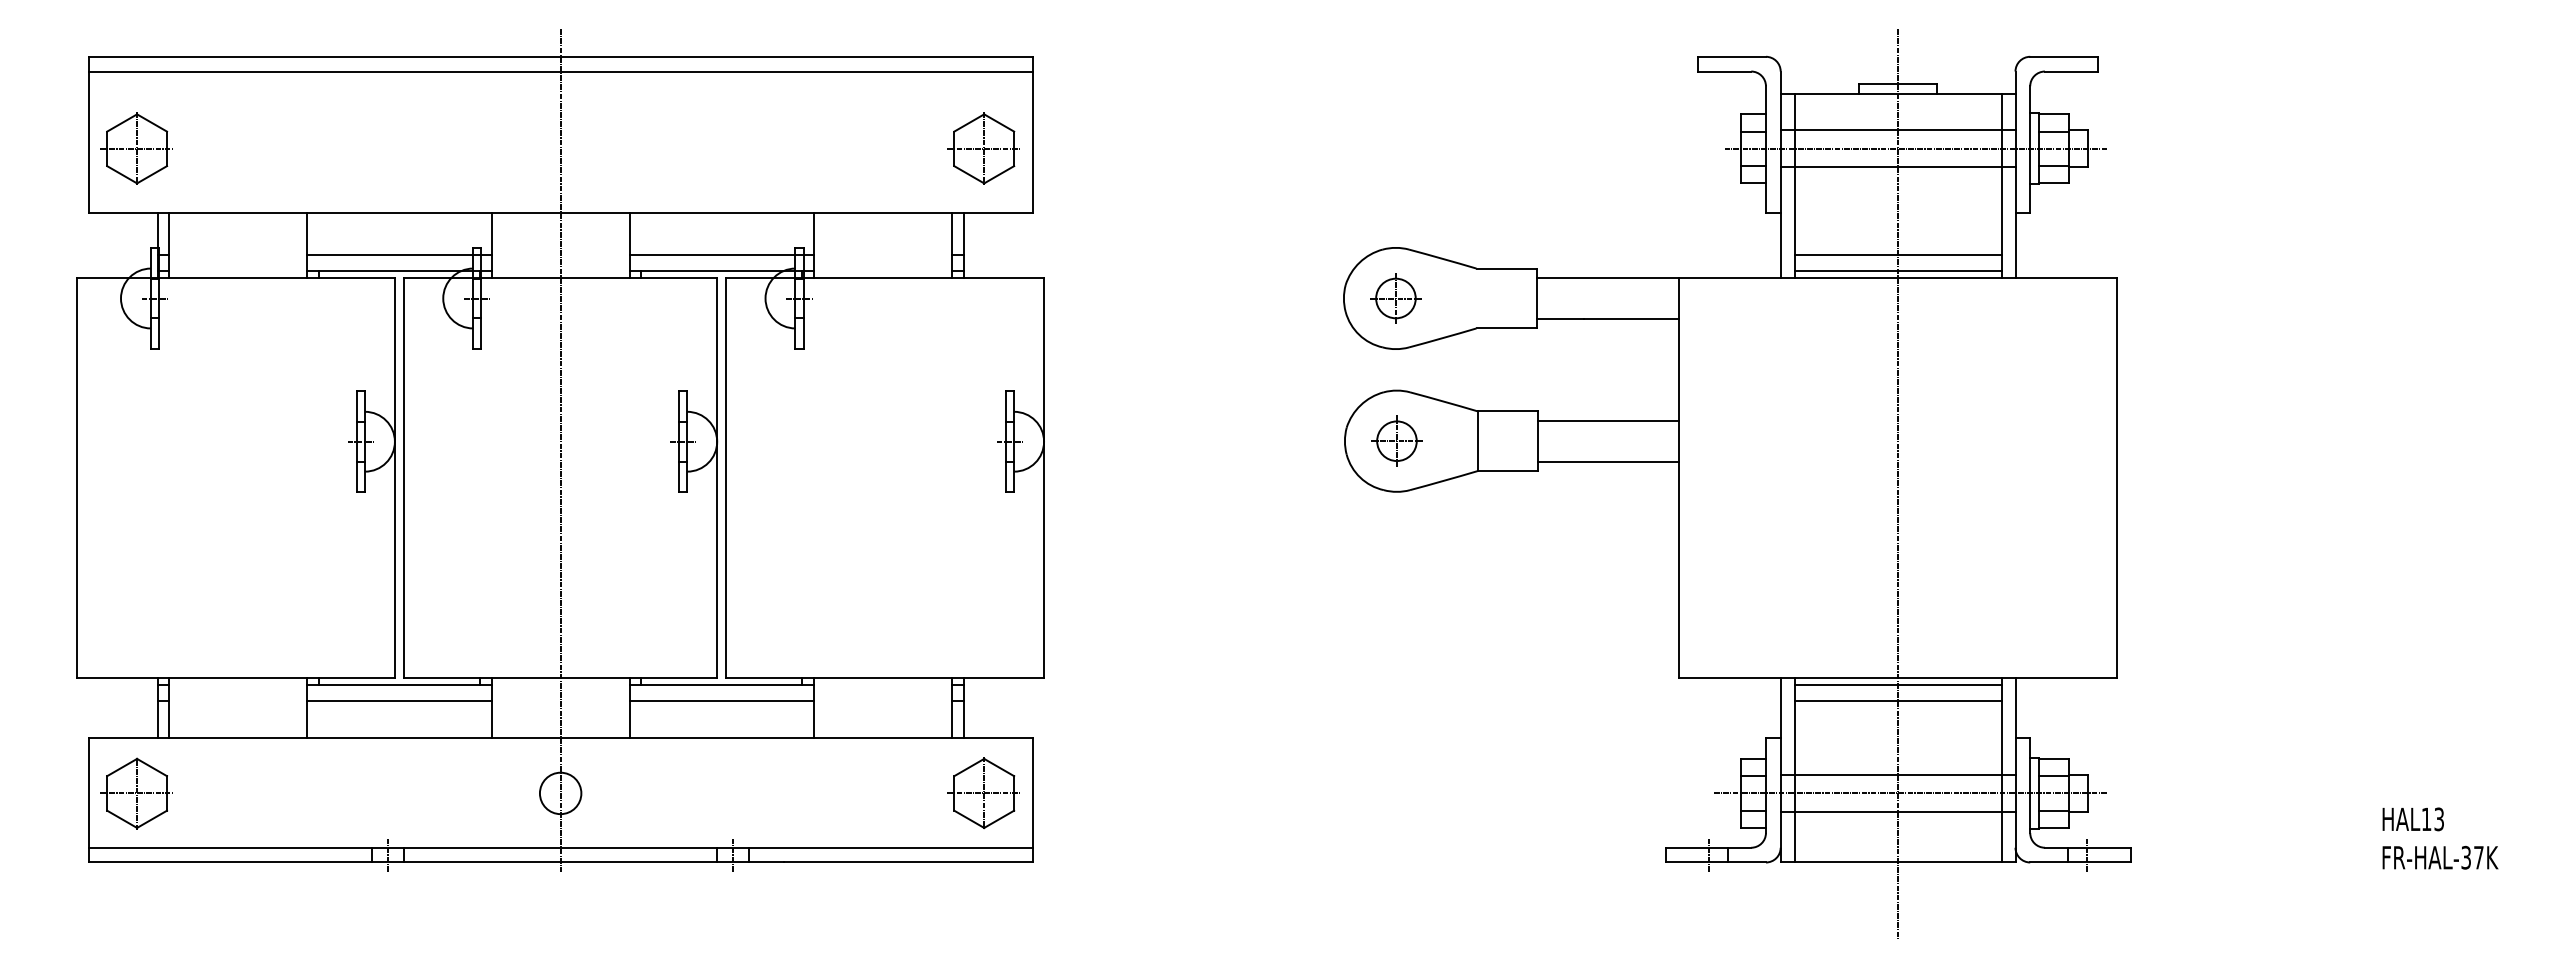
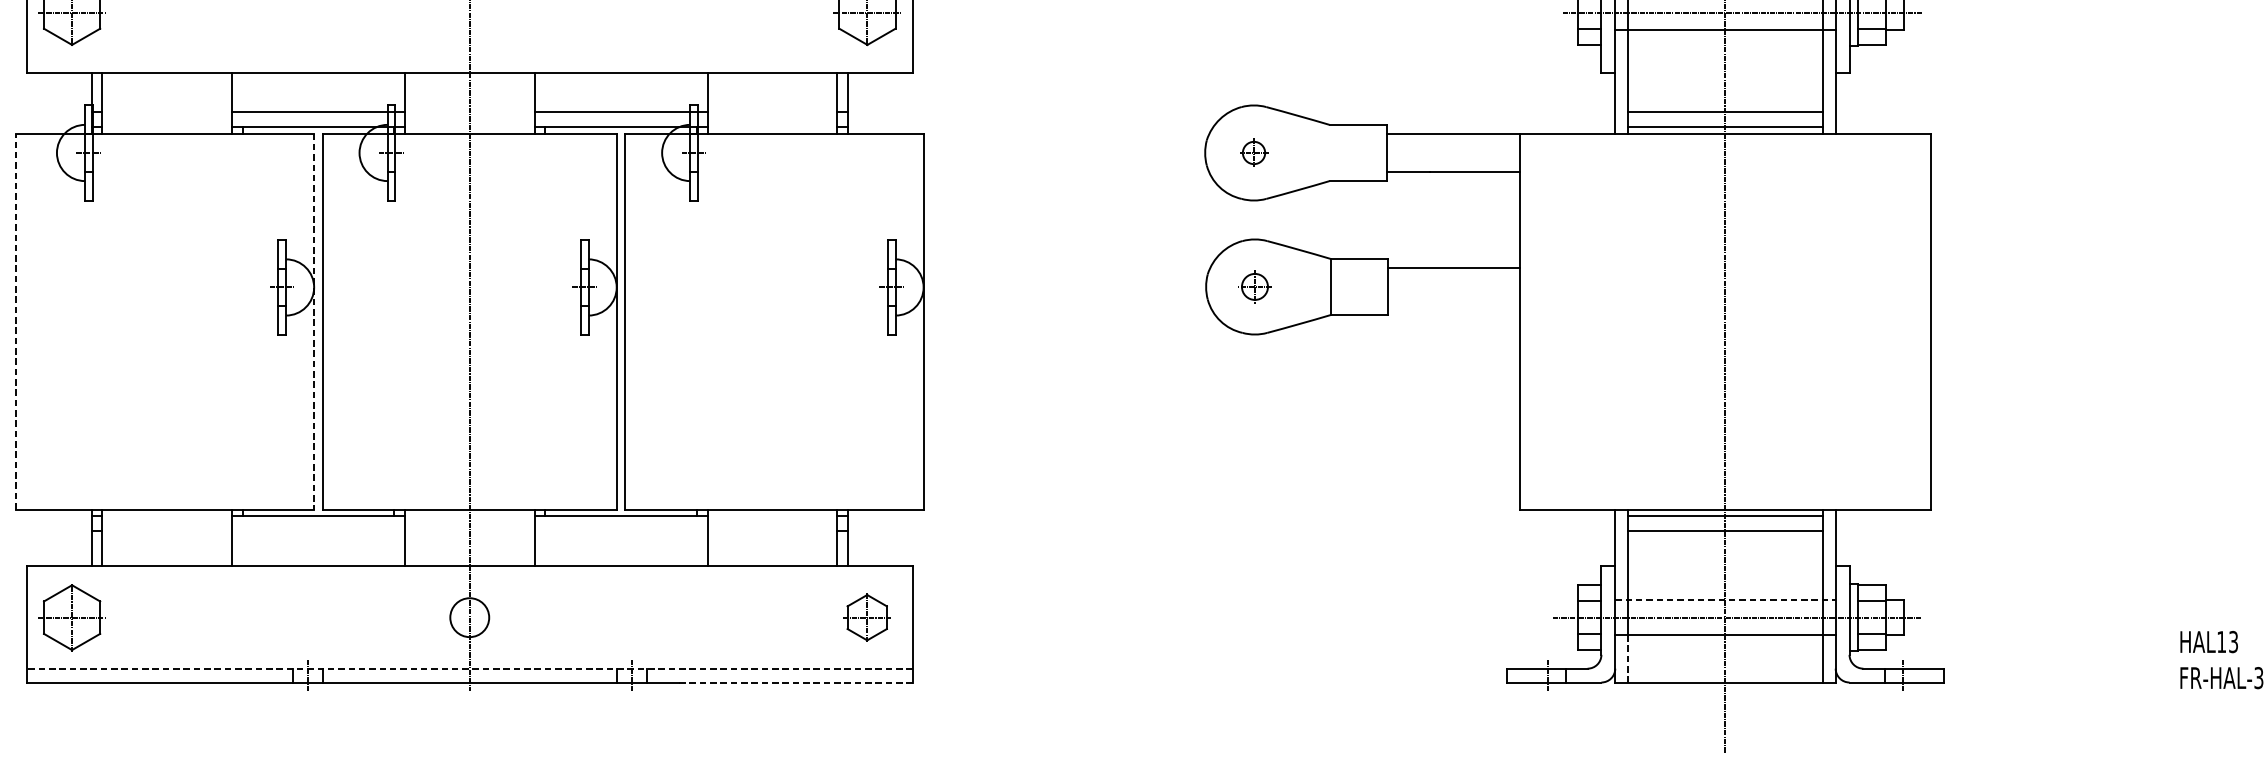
part: (1395, 298) -> (1253, 152), size x0.6
part: (1396, 440) -> (1254, 286), size x0.7
line: (1608, 461) -> (1453, 306), removed
line: (77, 477) -> (16, 321), solid -> dashed
line: (394, 478) -> (313, 321), solid -> dashed
line: (399, 701) -> (318, 531), removed
line: (721, 701) -> (620, 531), removed
line: (1898, 775) -> (1725, 600), solid -> dashed
part: (983, 793) -> (866, 617), size x0.7
line: (1794, 837) -> (1628, 659), solid -> dashed
line: (560, 847) -> (469, 668), solid -> dashed
line: (907, 862) -> (795, 682), solid -> dashed

